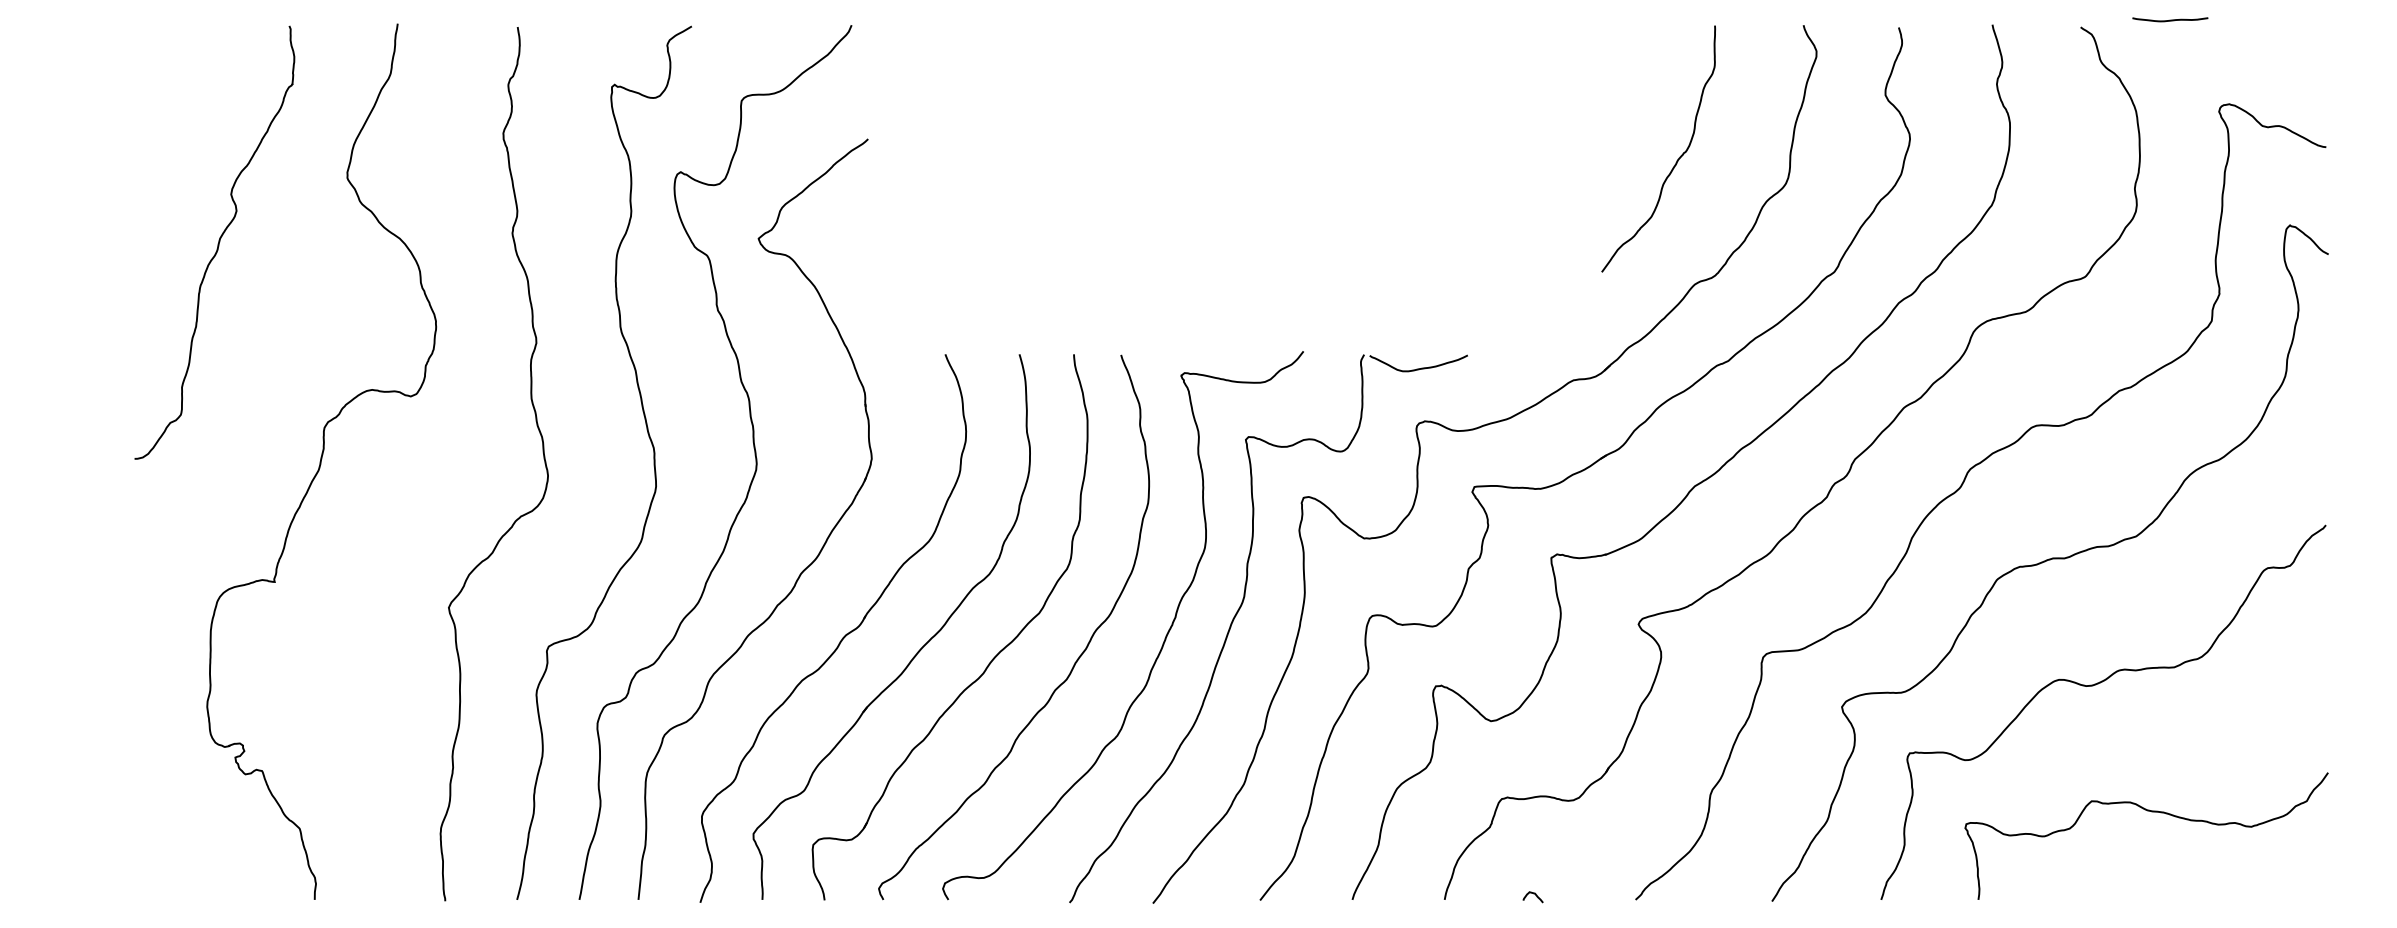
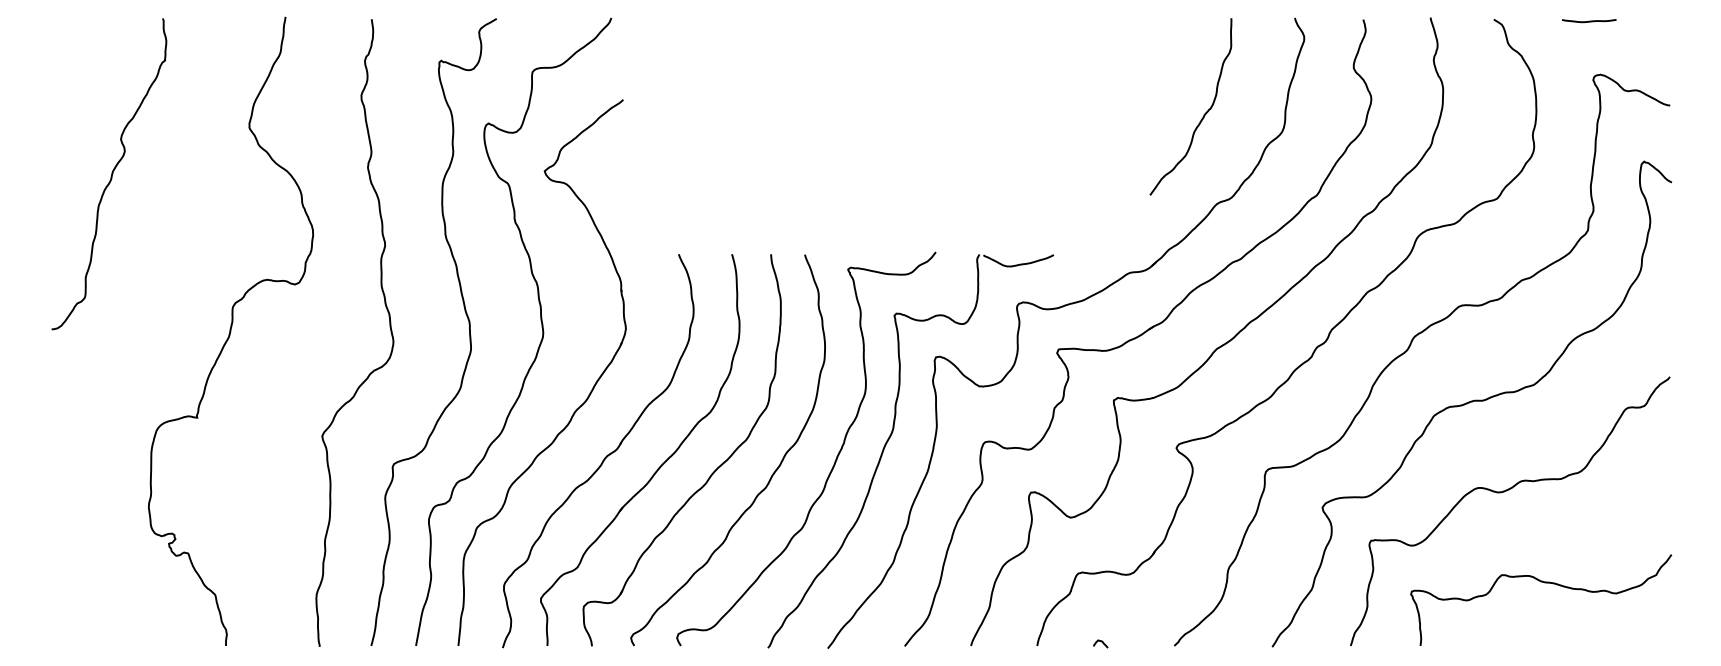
curve: (2170, 20) -> (1589, 21), moved
curve: (217, 243) -> (111, 174), moved

